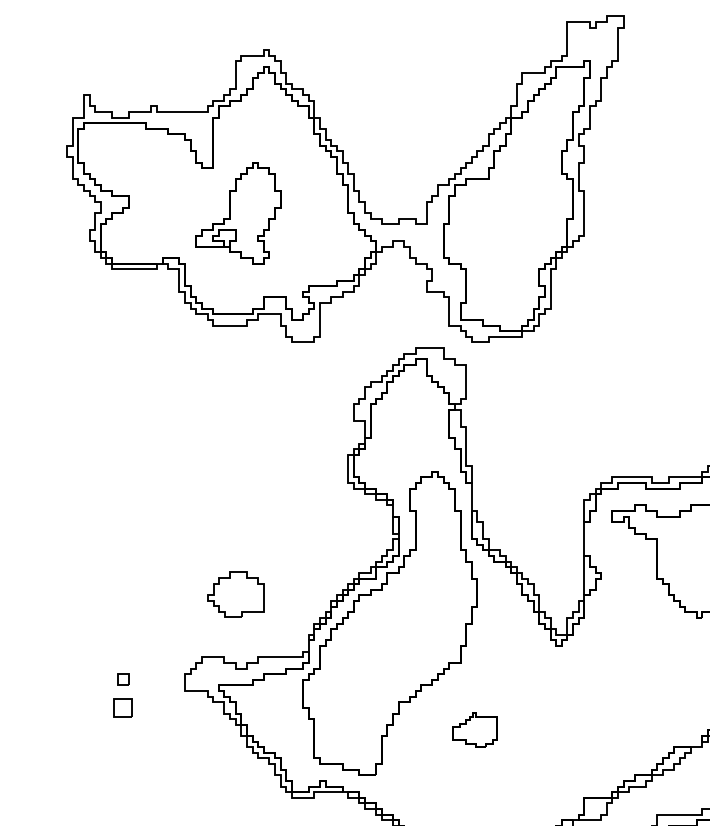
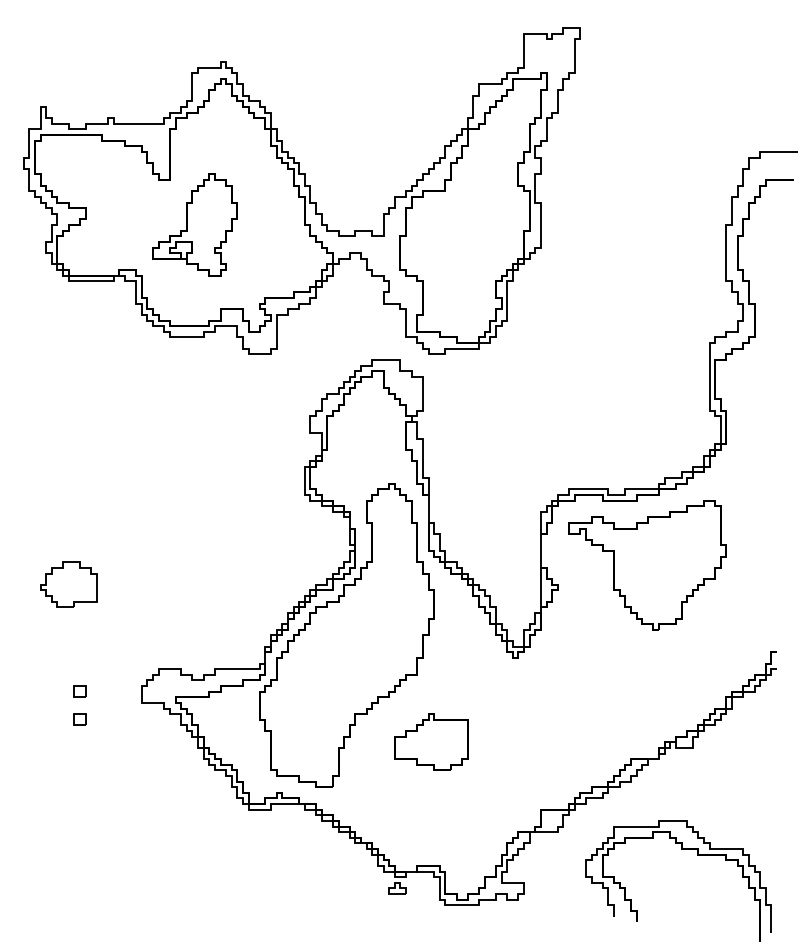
part: (235, 594) -> (68, 584), moved
part: (122, 707) -> (79, 719), size x0.62
part: (474, 729) -> (431, 741), size x1.67

